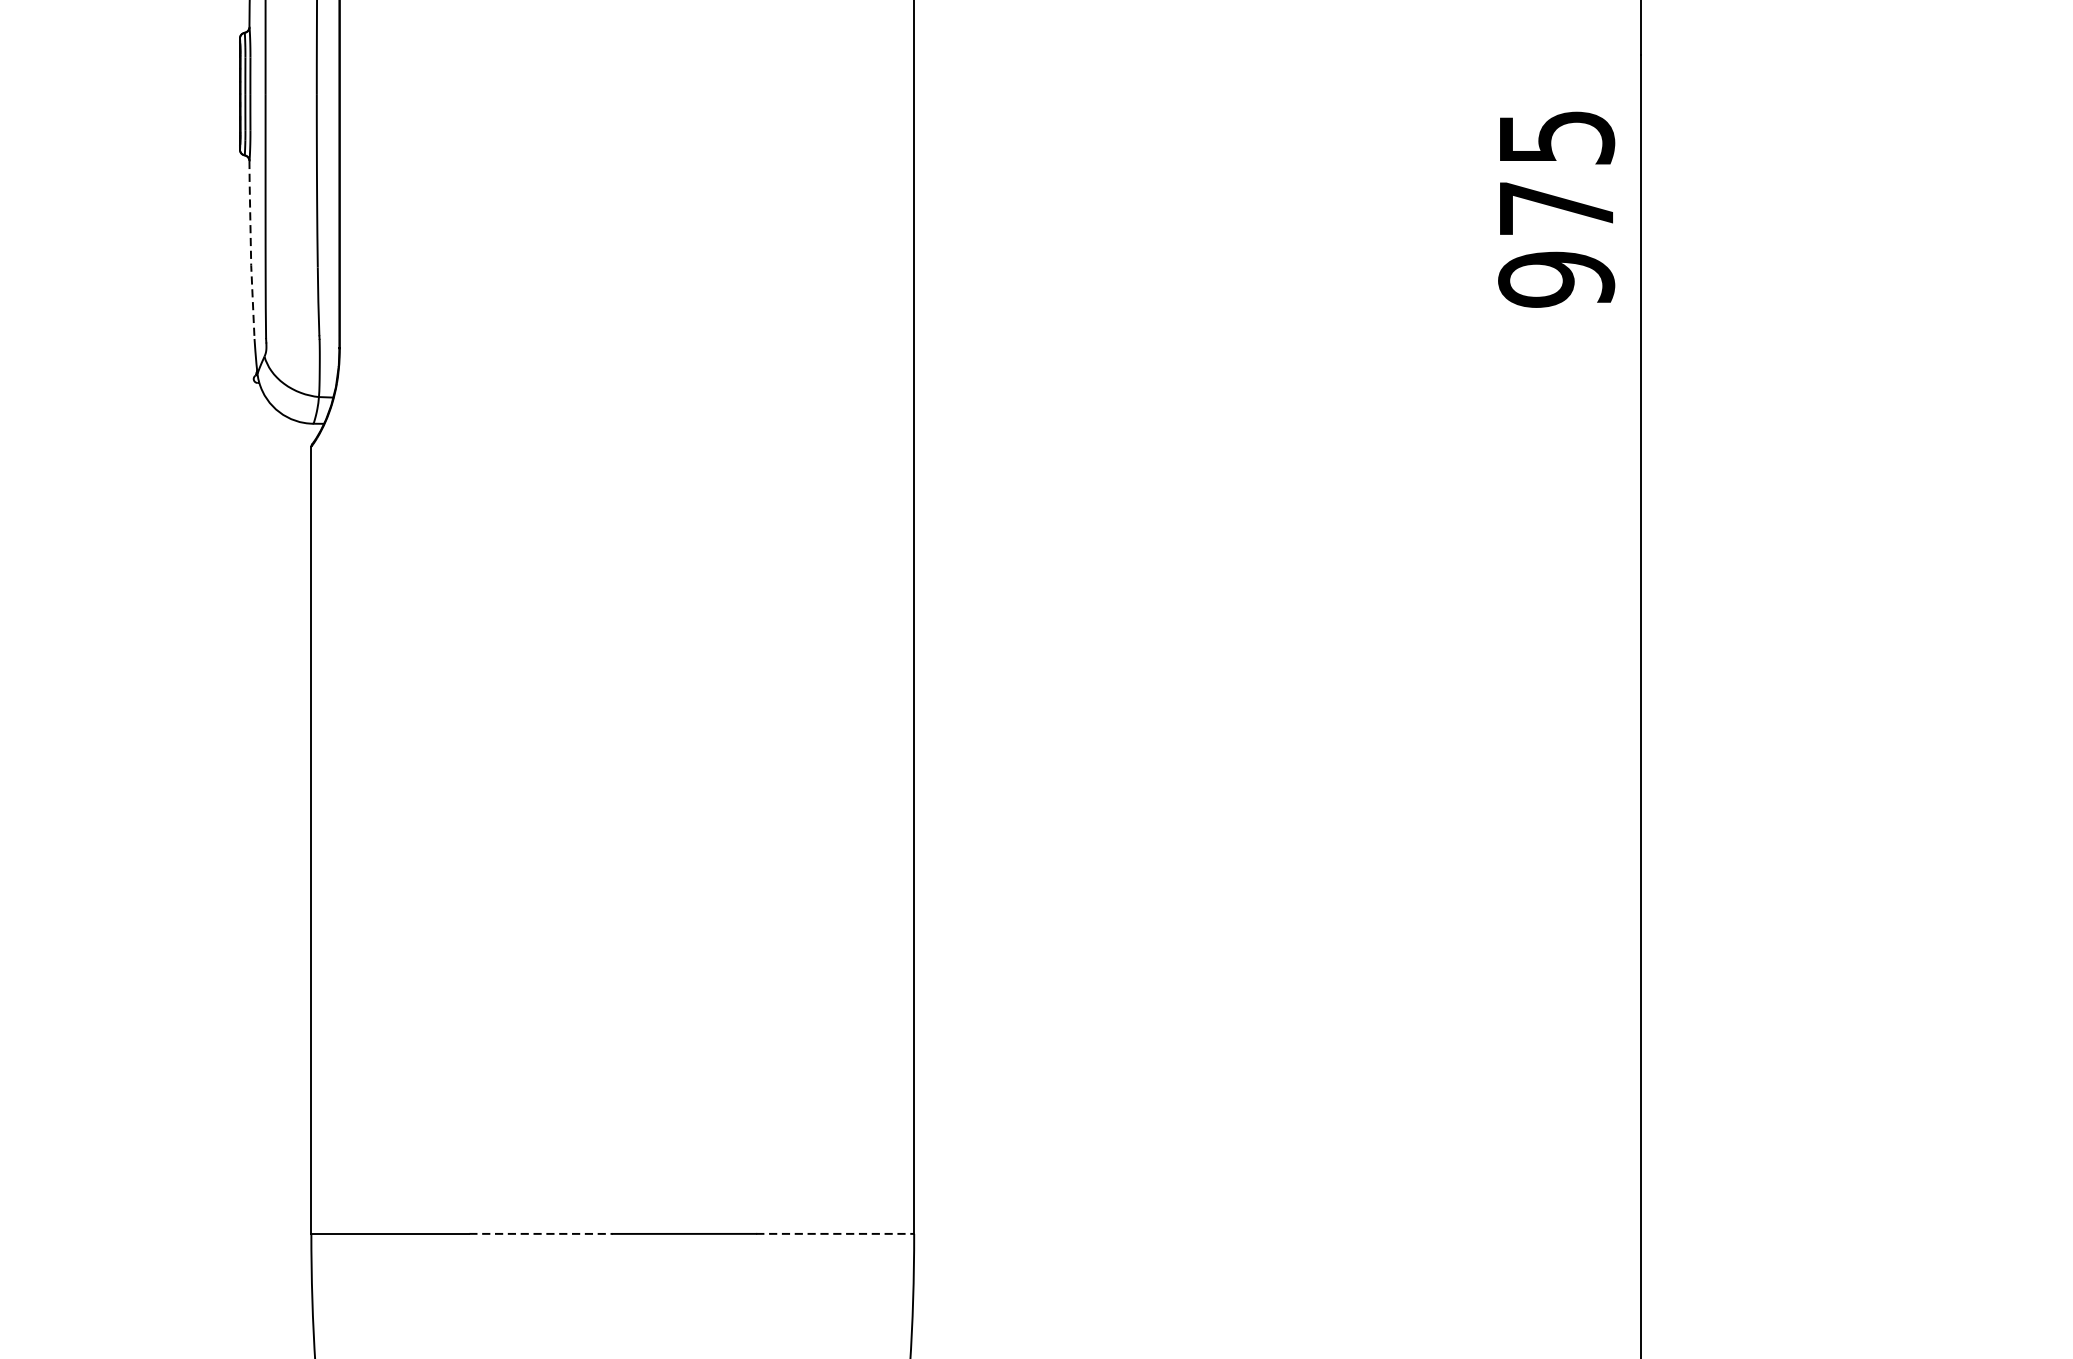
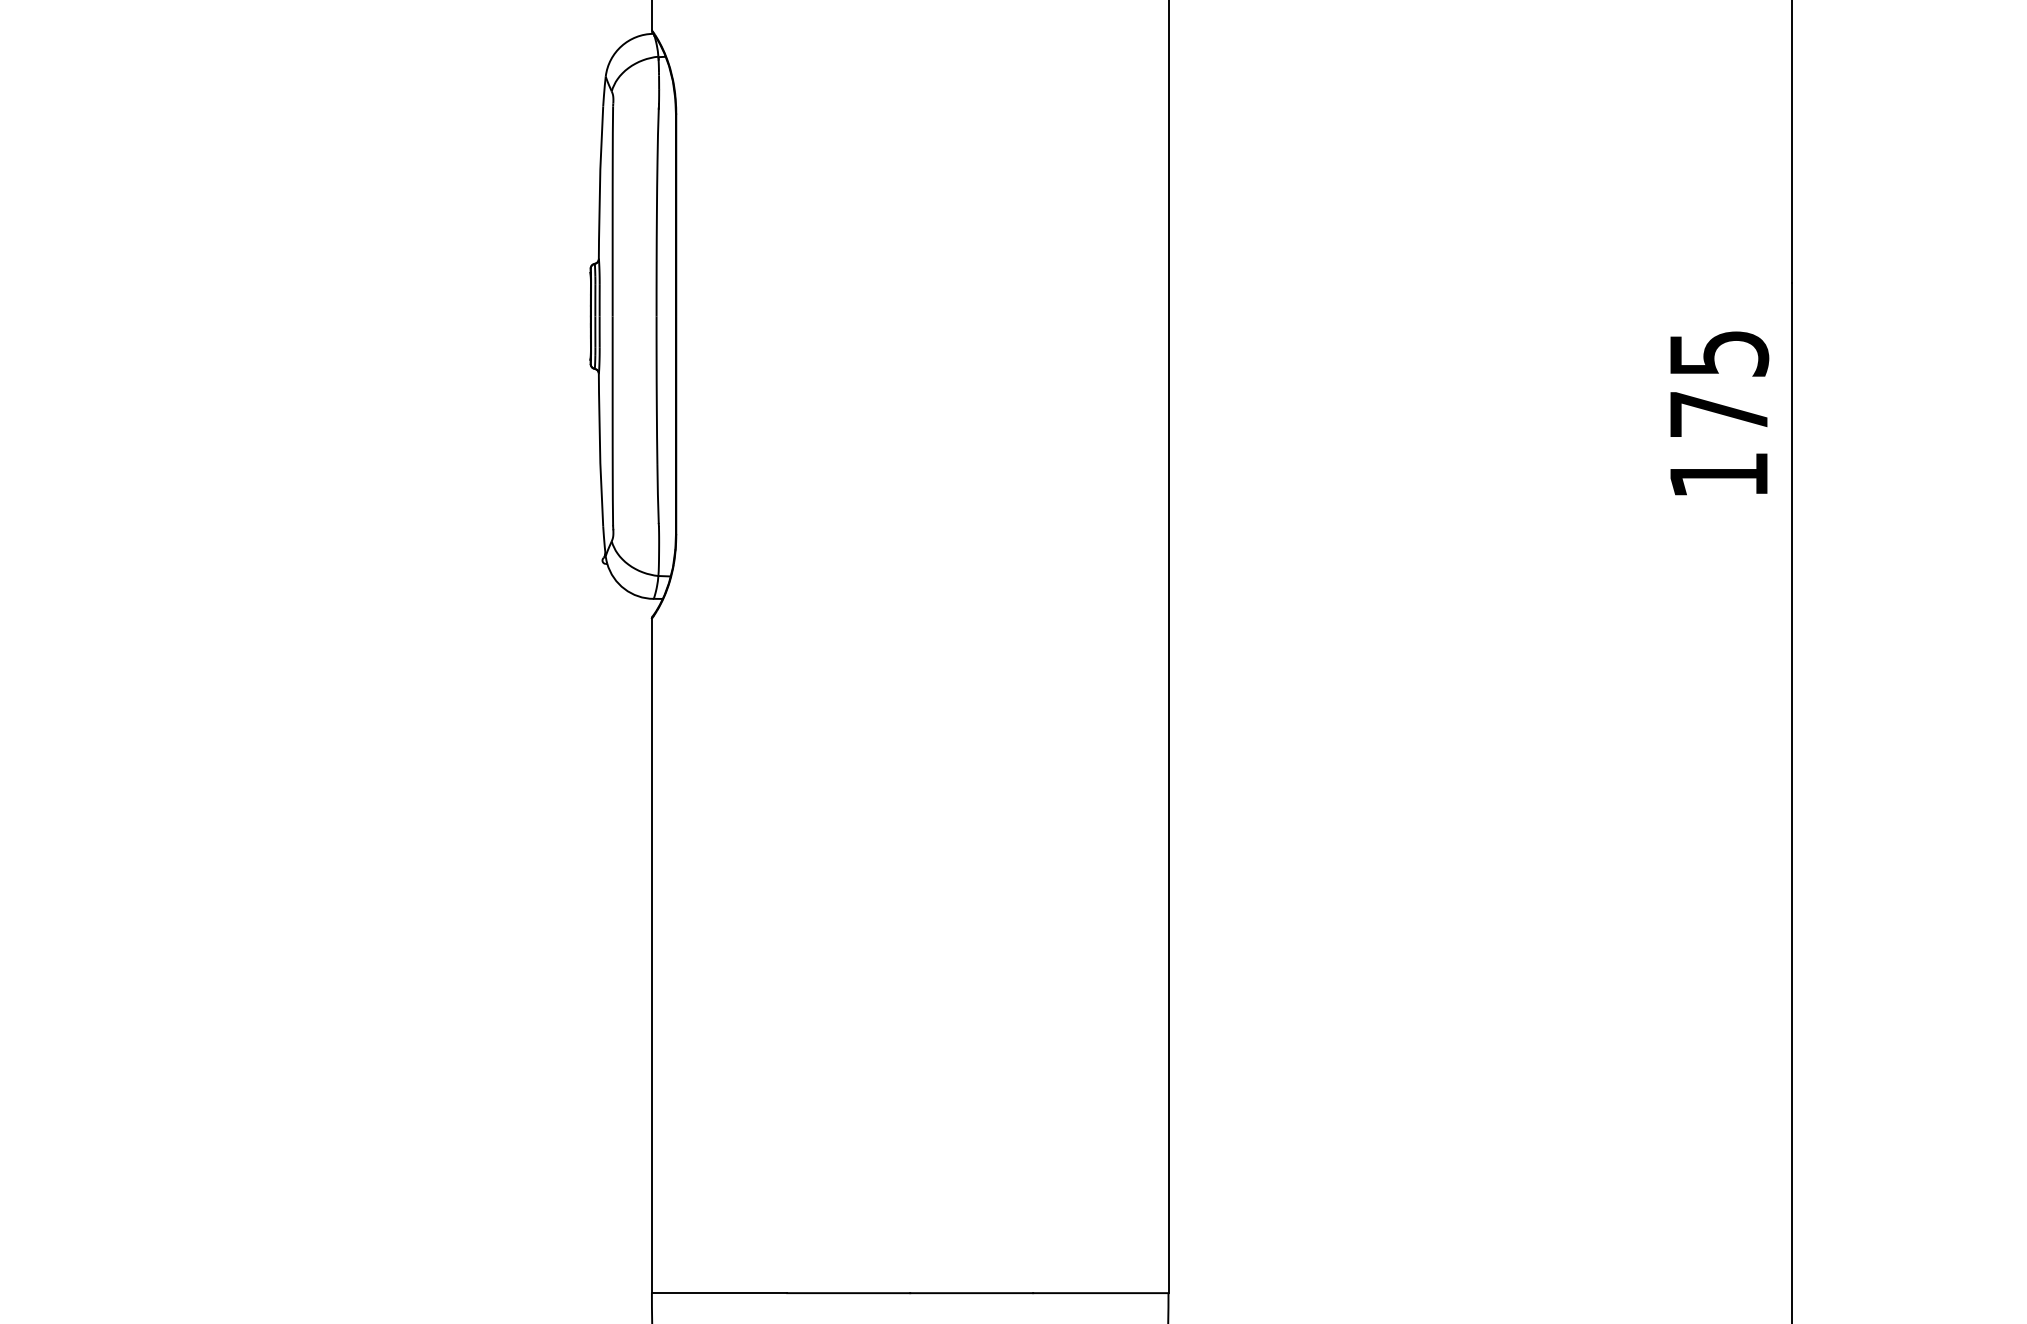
line: (251, 250) -> (600, 450), dashed -> solid
text: (1555, 279) -> (1718, 475), 975 -> 175
line: (541, 1234) -> (849, 1293), dashed -> solid
line: (834, 1234) -> (1100, 1293), dashed -> solid

